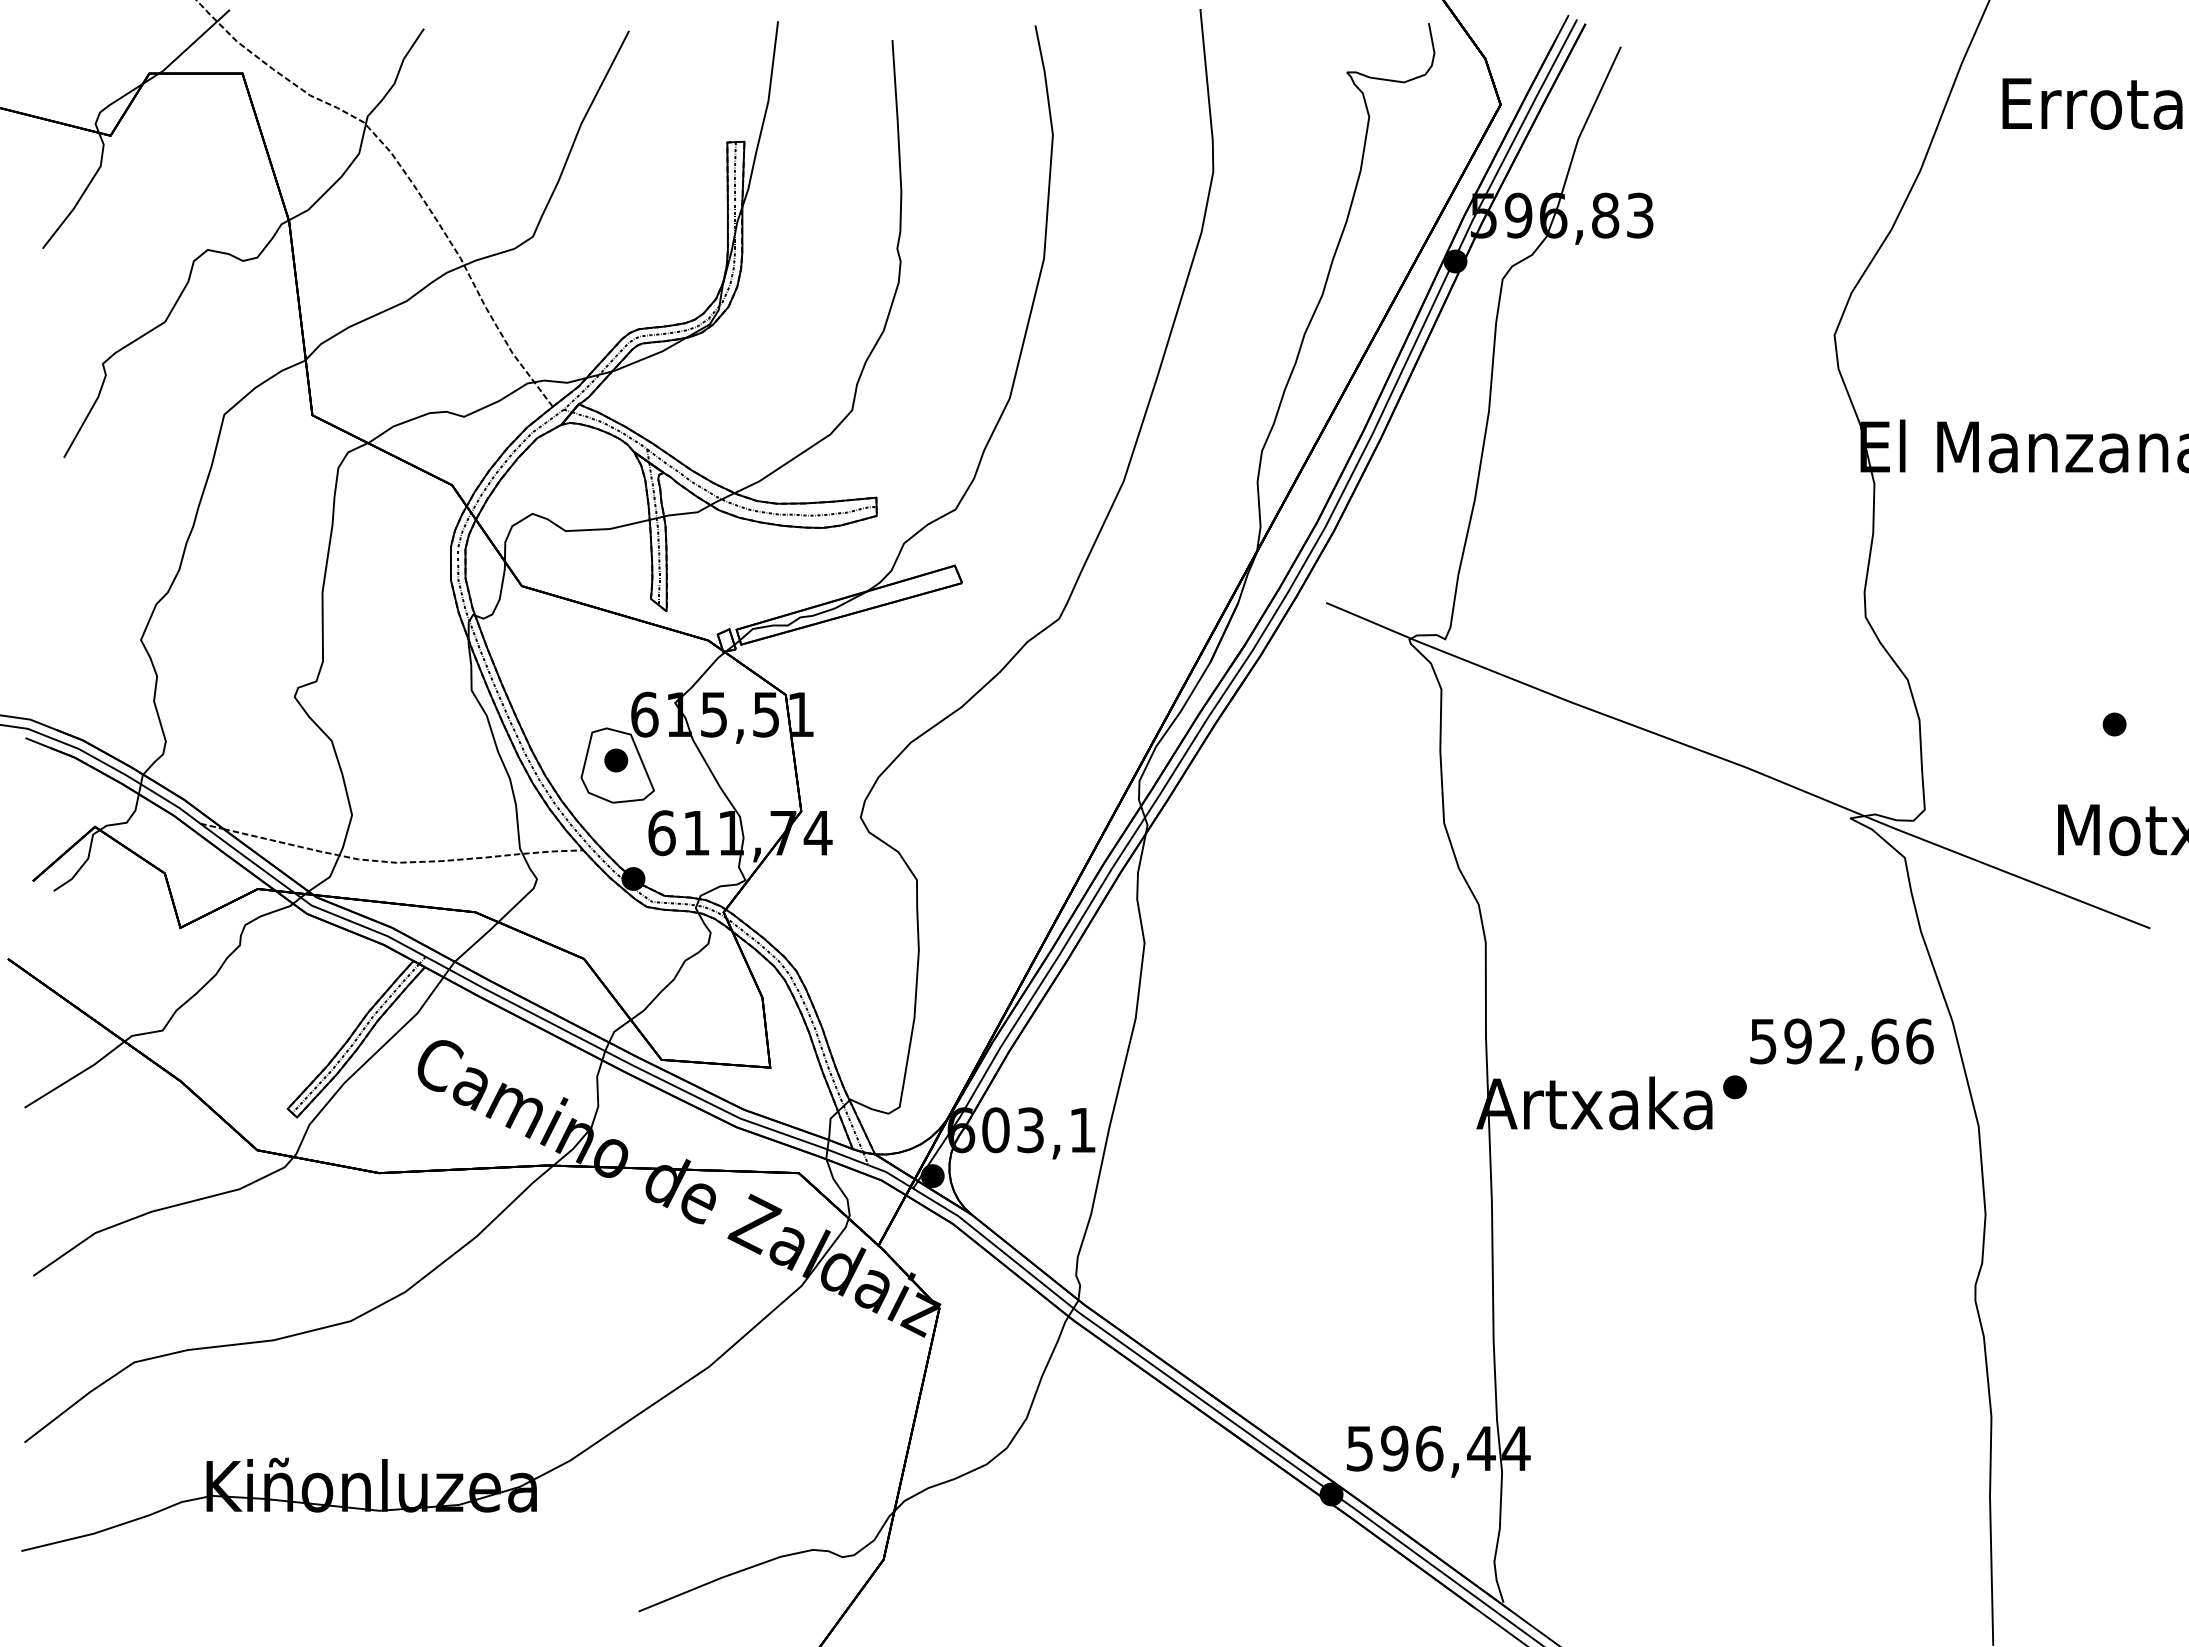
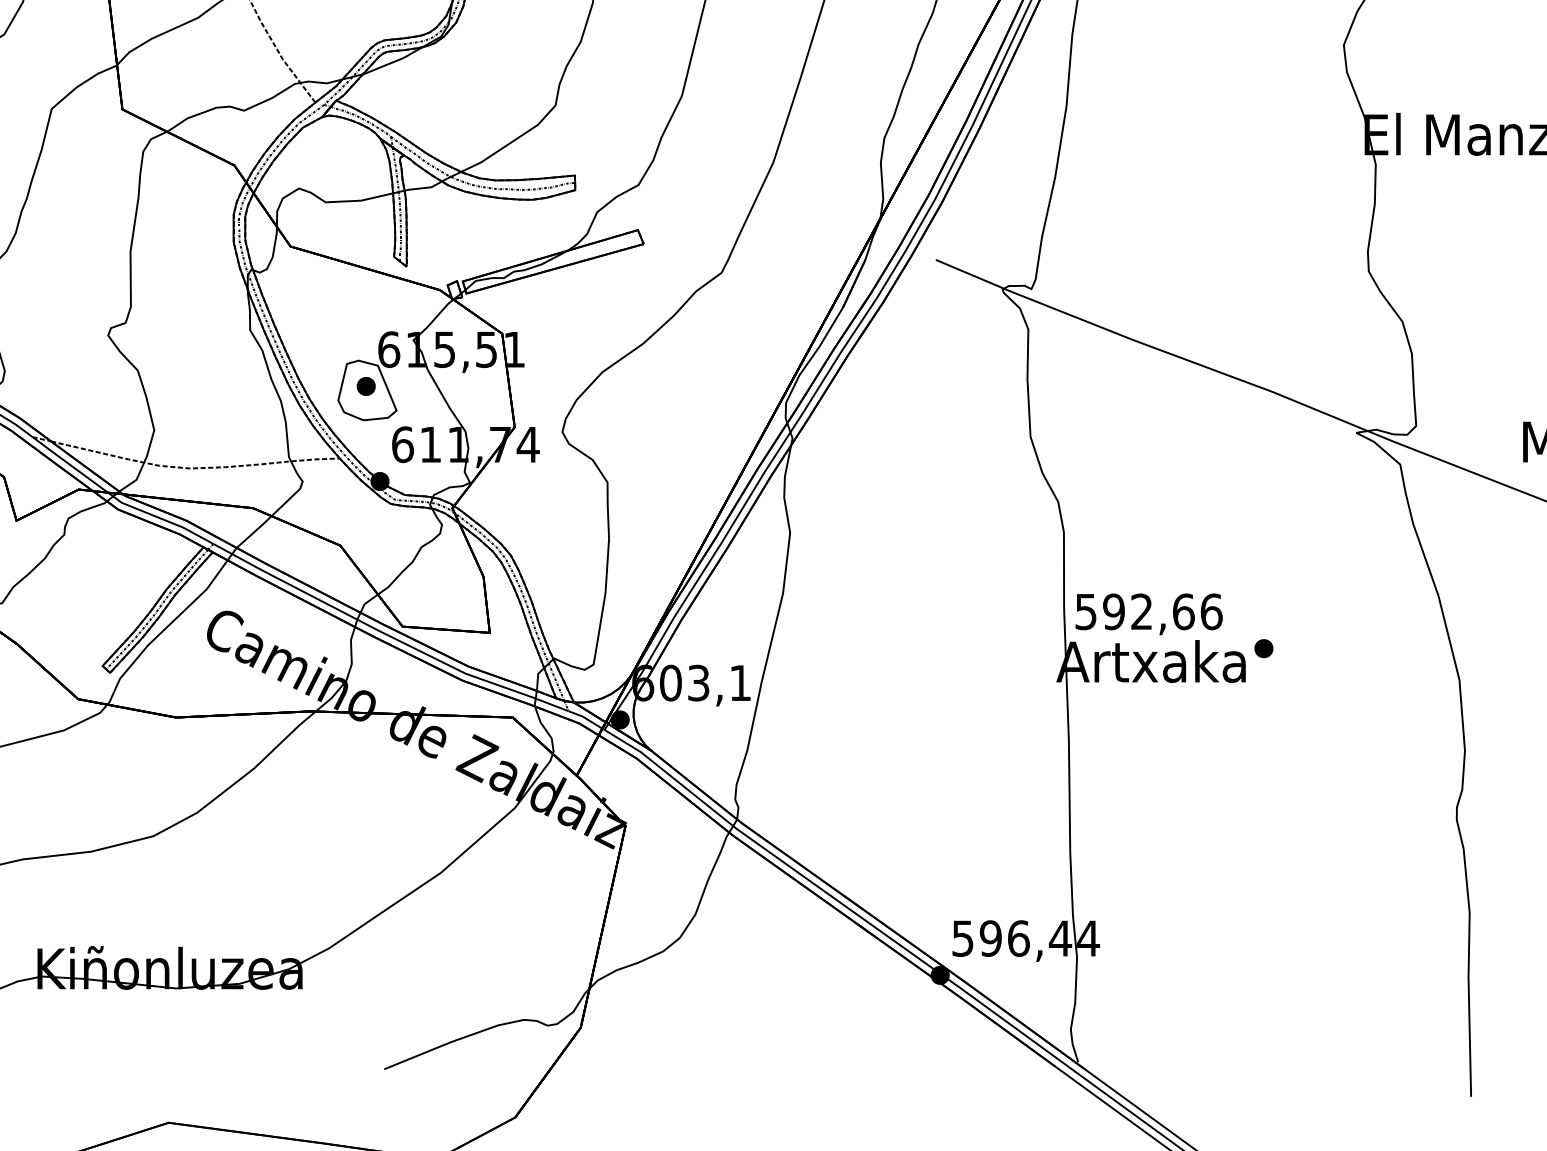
text: (1841, 1044) -> (1148, 614), moved

